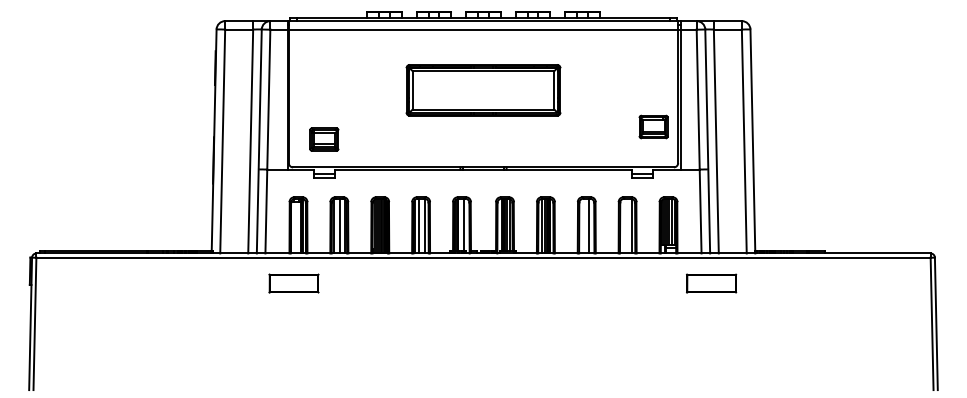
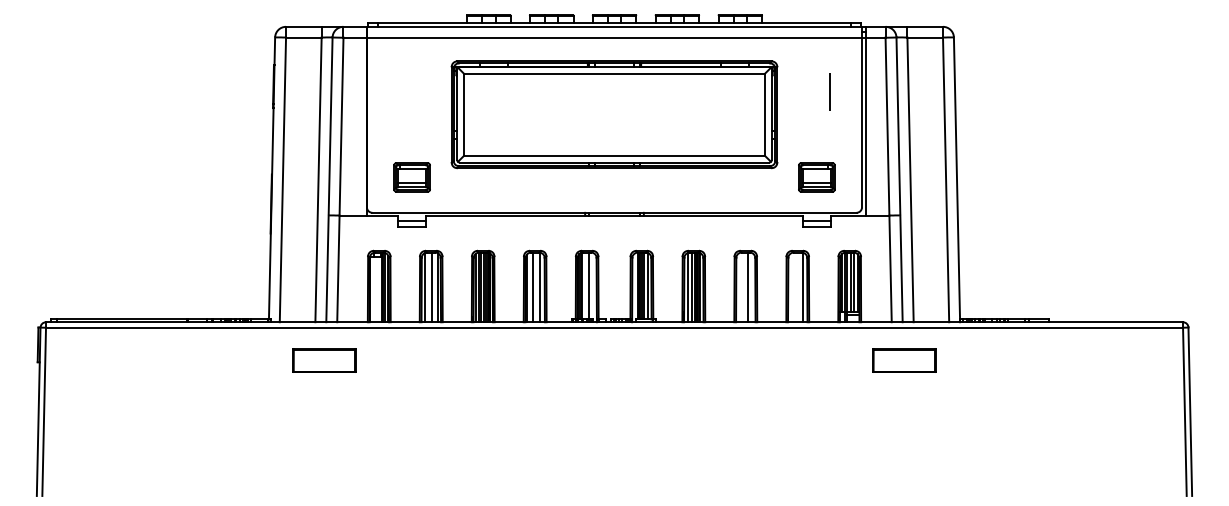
line: (653, 71) -> (830, 91), added
part: (483, 90) -> (614, 114), size x1.67
part: (653, 127) -> (816, 177), moved
part: (293, 283) -> (324, 360), moved

